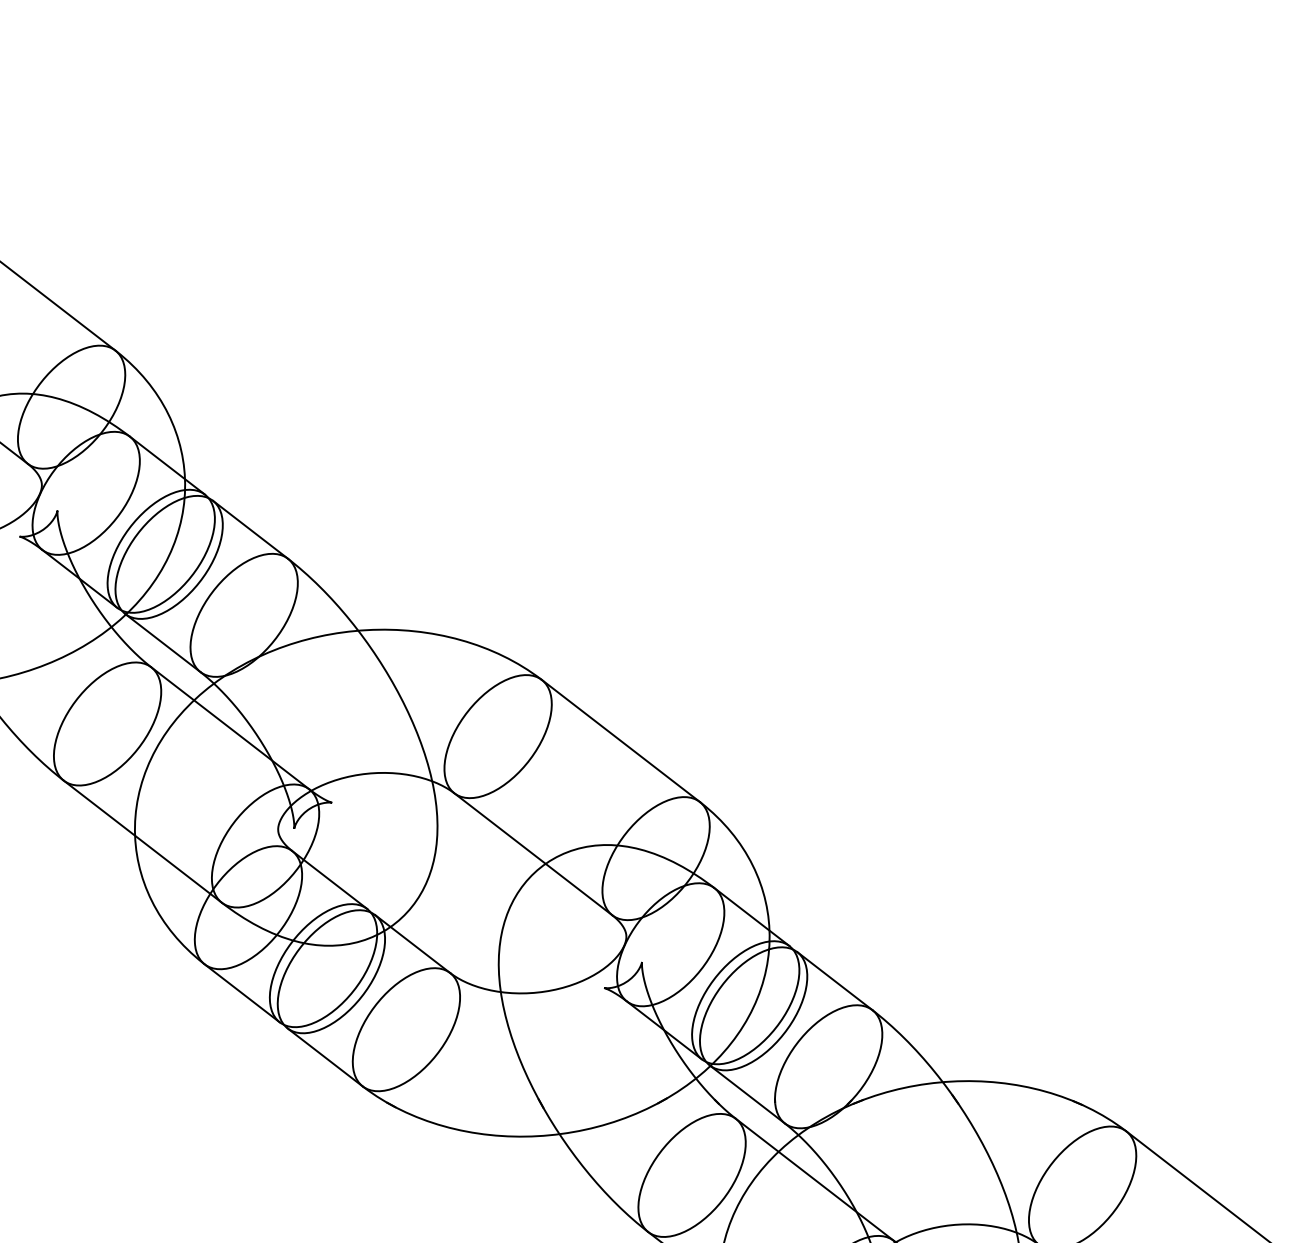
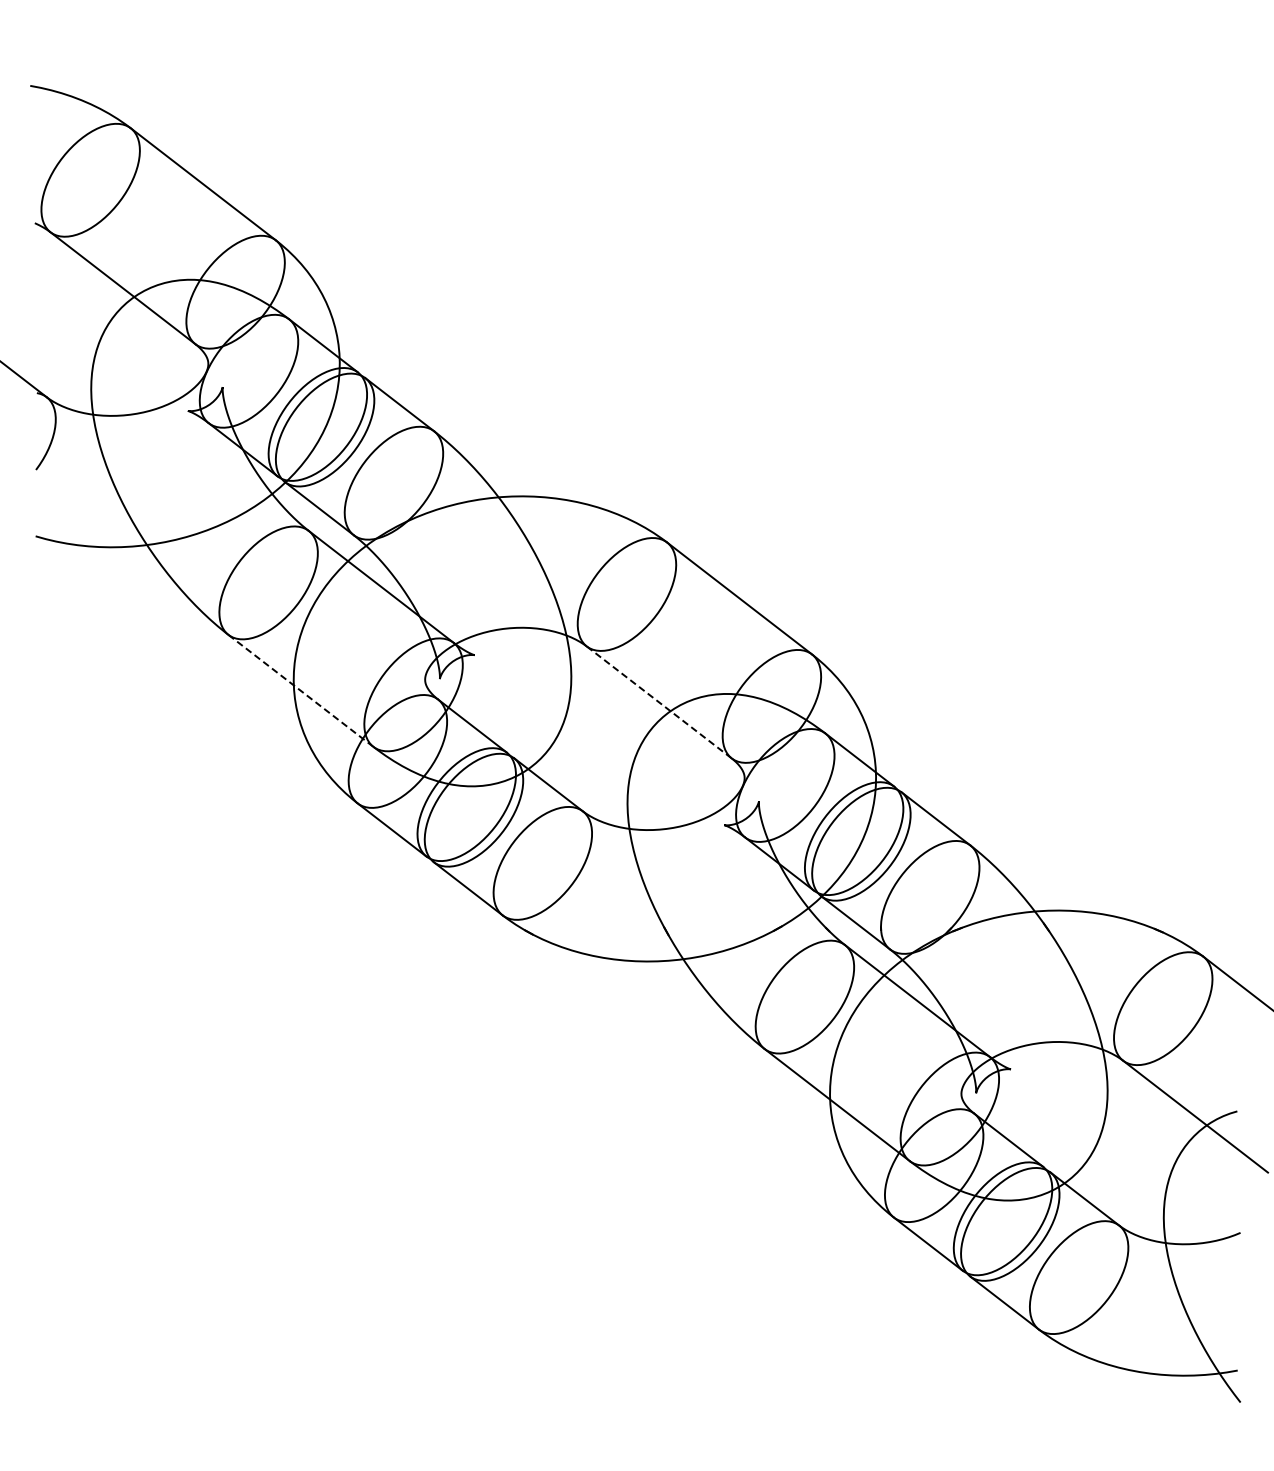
line: (142, 841) -> (300, 690), solid -> dashed
line: (533, 854) -> (659, 702), solid -> dashed

